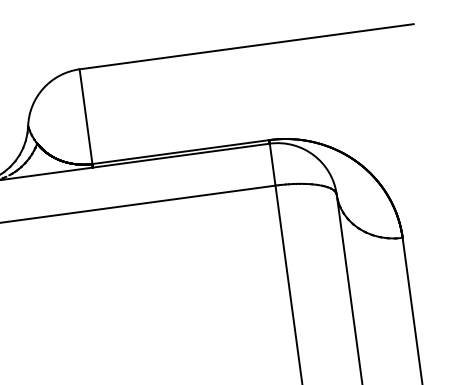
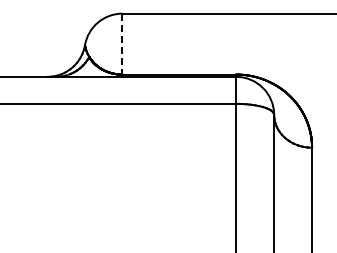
line: (86, 117) -> (122, 44), solid -> dashed

